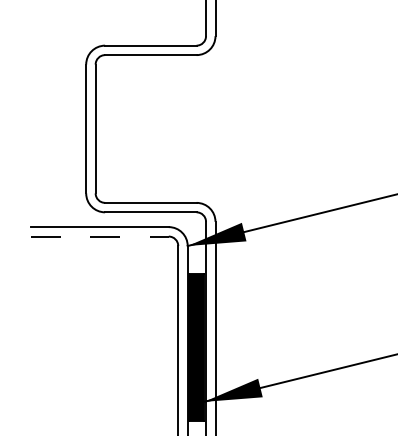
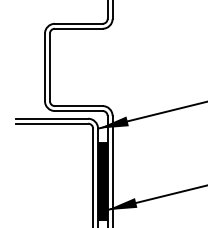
line: (100, 236) -> (52, 123), dashed -> solid

